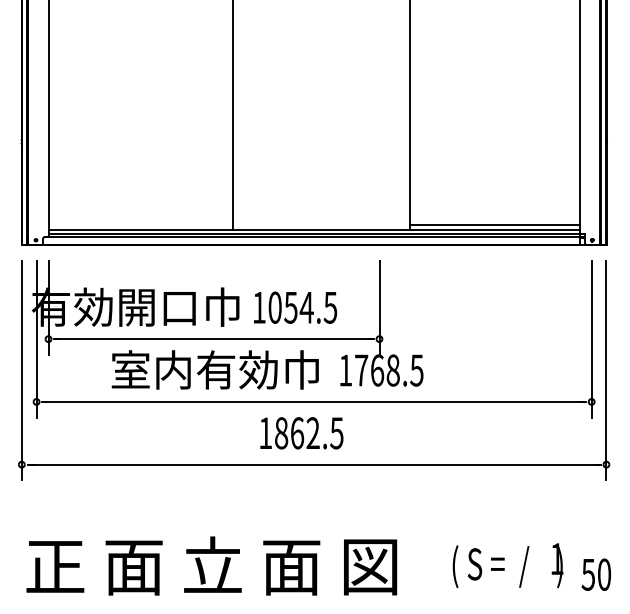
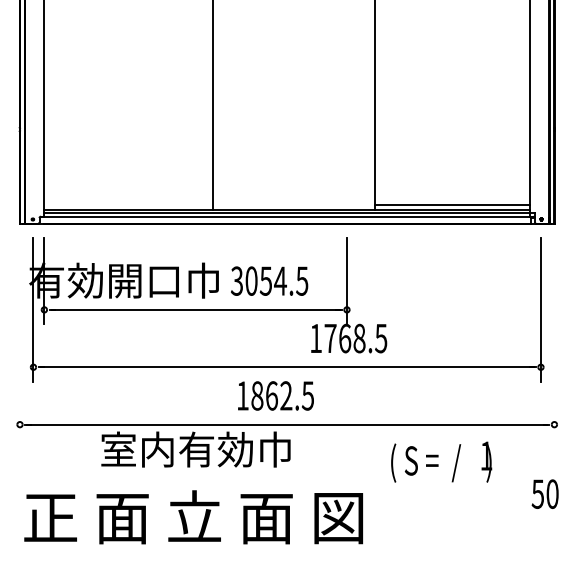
text: (258, 307) -> (236, 280), 1054.5 -> 3054.5
text: (214, 369) -> (195, 449), moved
line: (21, 370) -> (19, 338), removed
line: (606, 370) -> (554, 338), removed
text: (507, 565) -> (441, 461), moved
text: (595, 574) -> (544, 493), moved

